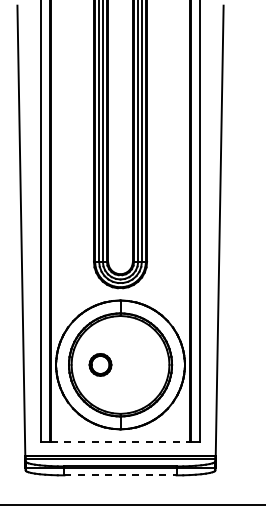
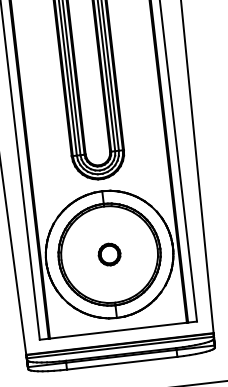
part: (100, 364) -> (109, 254), moved
line: (120, 442) -> (118, 330), dashed -> solid
line: (121, 475) -> (123, 363), dashed -> solid

